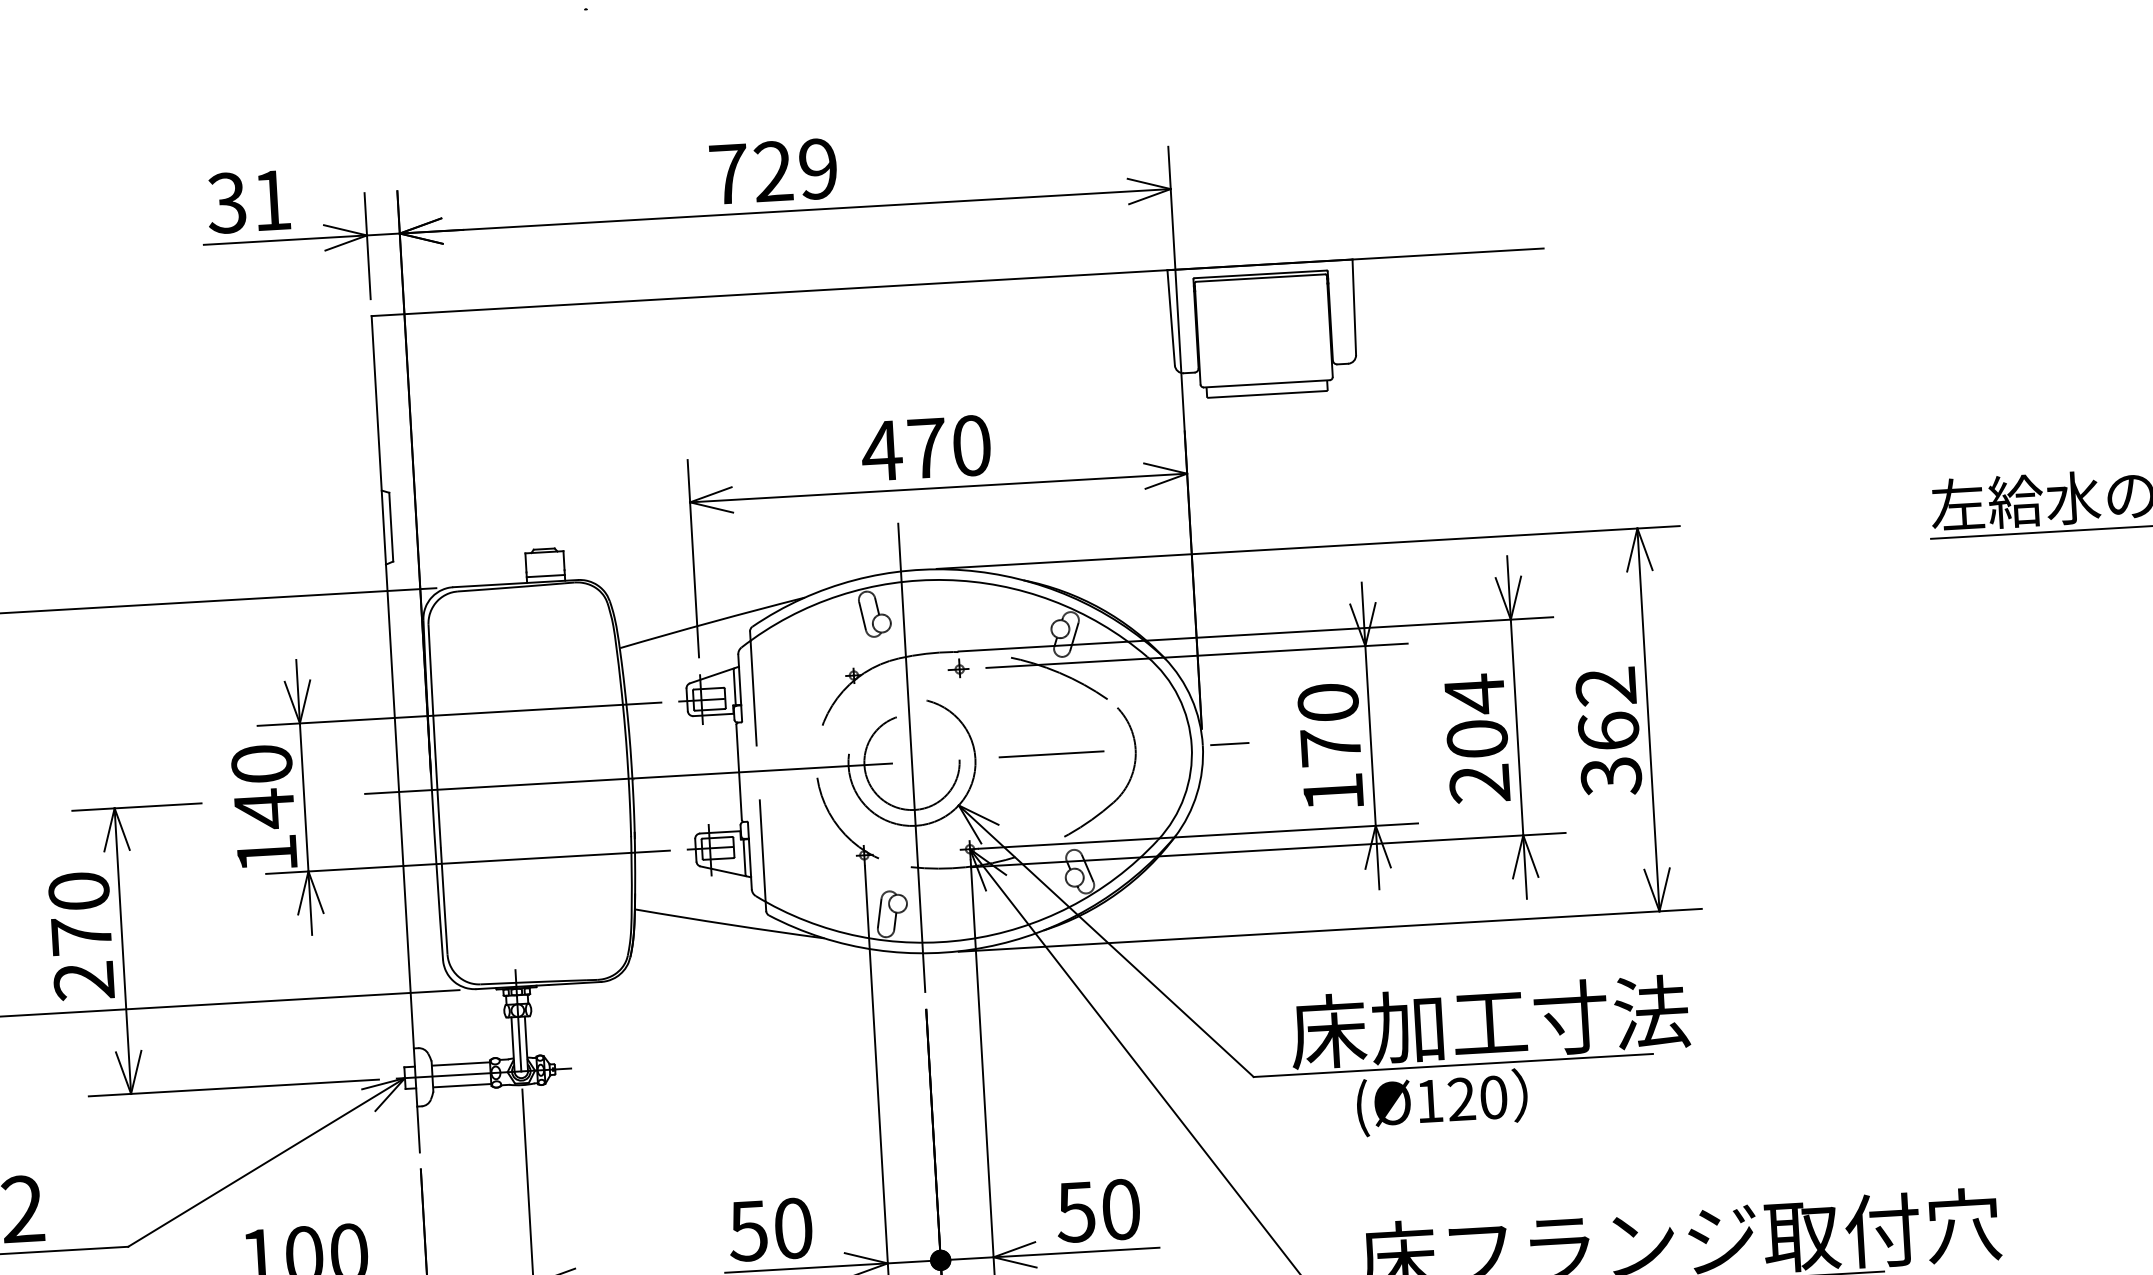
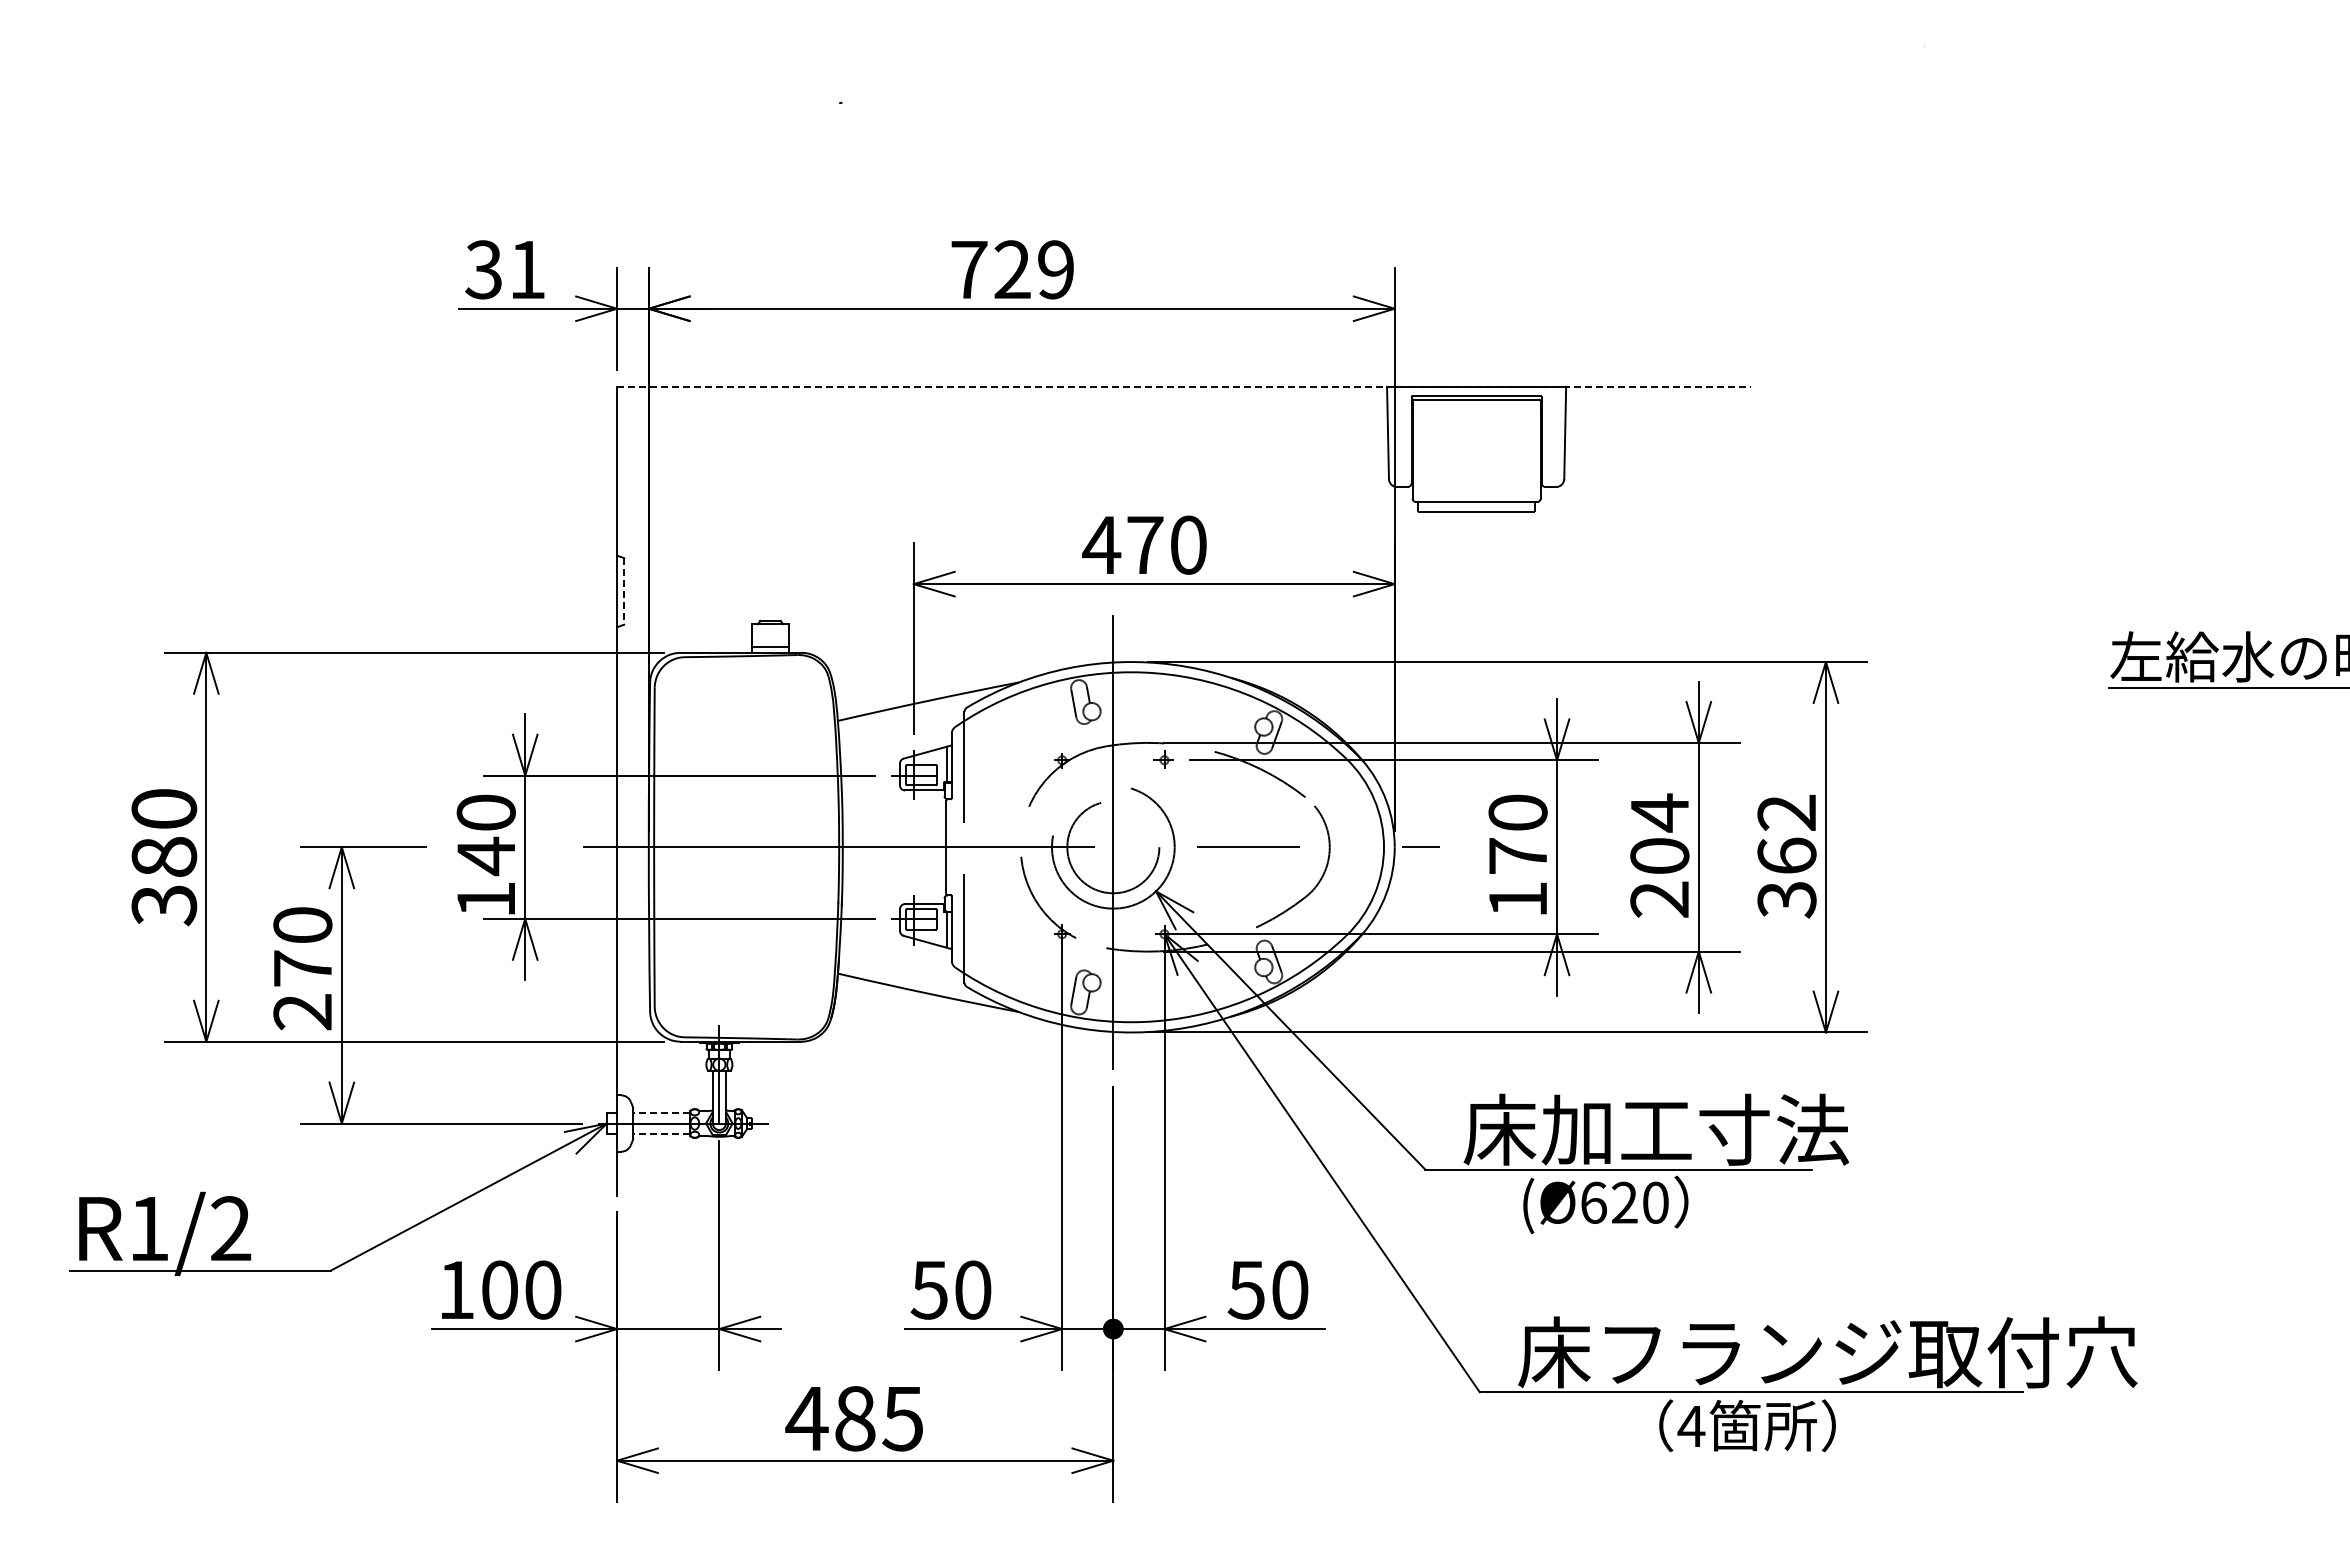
line: (958, 281) -> (1184, 386), solid -> dashed
line: (391, 527) -> (624, 591), solid -> dashed
line: (461, 1064) -> (662, 1113), solid -> dashed
line: (463, 1086) -> (662, 1134), solid -> dashed
text: (1429, 1100) -> (1593, 1202), (Ø120 -> (Ø620

